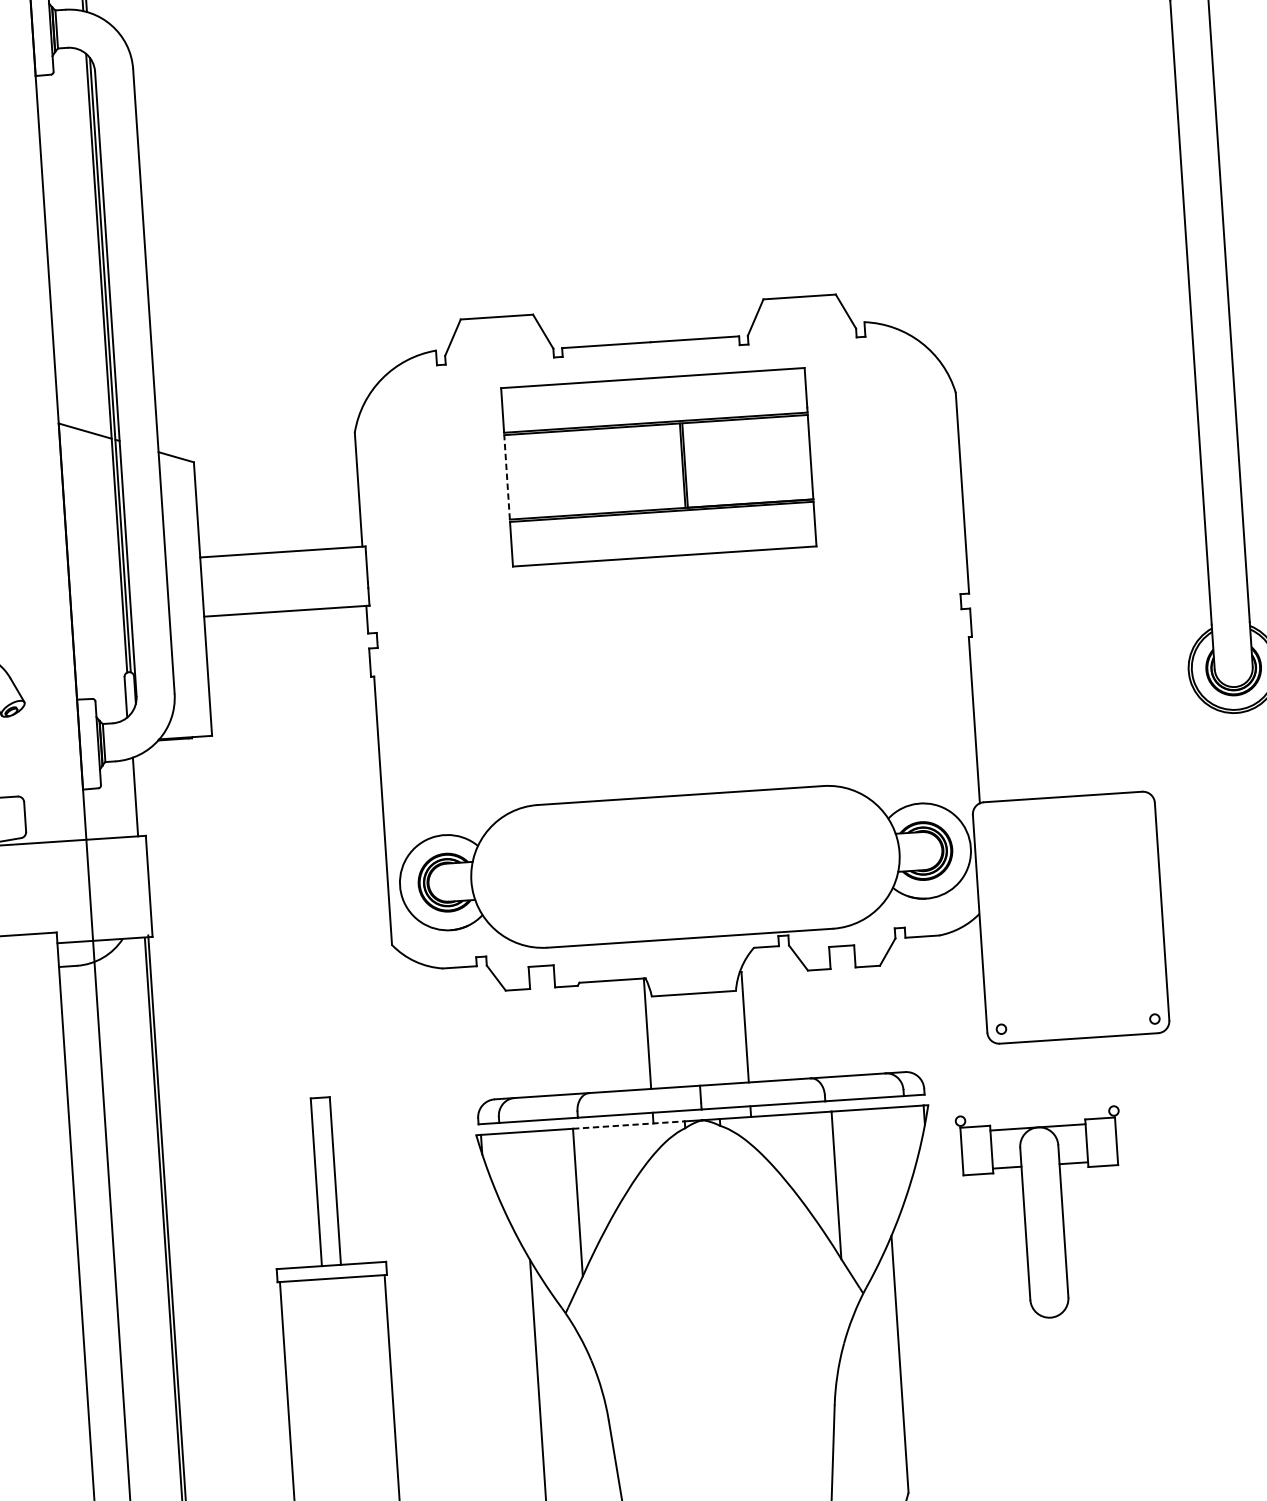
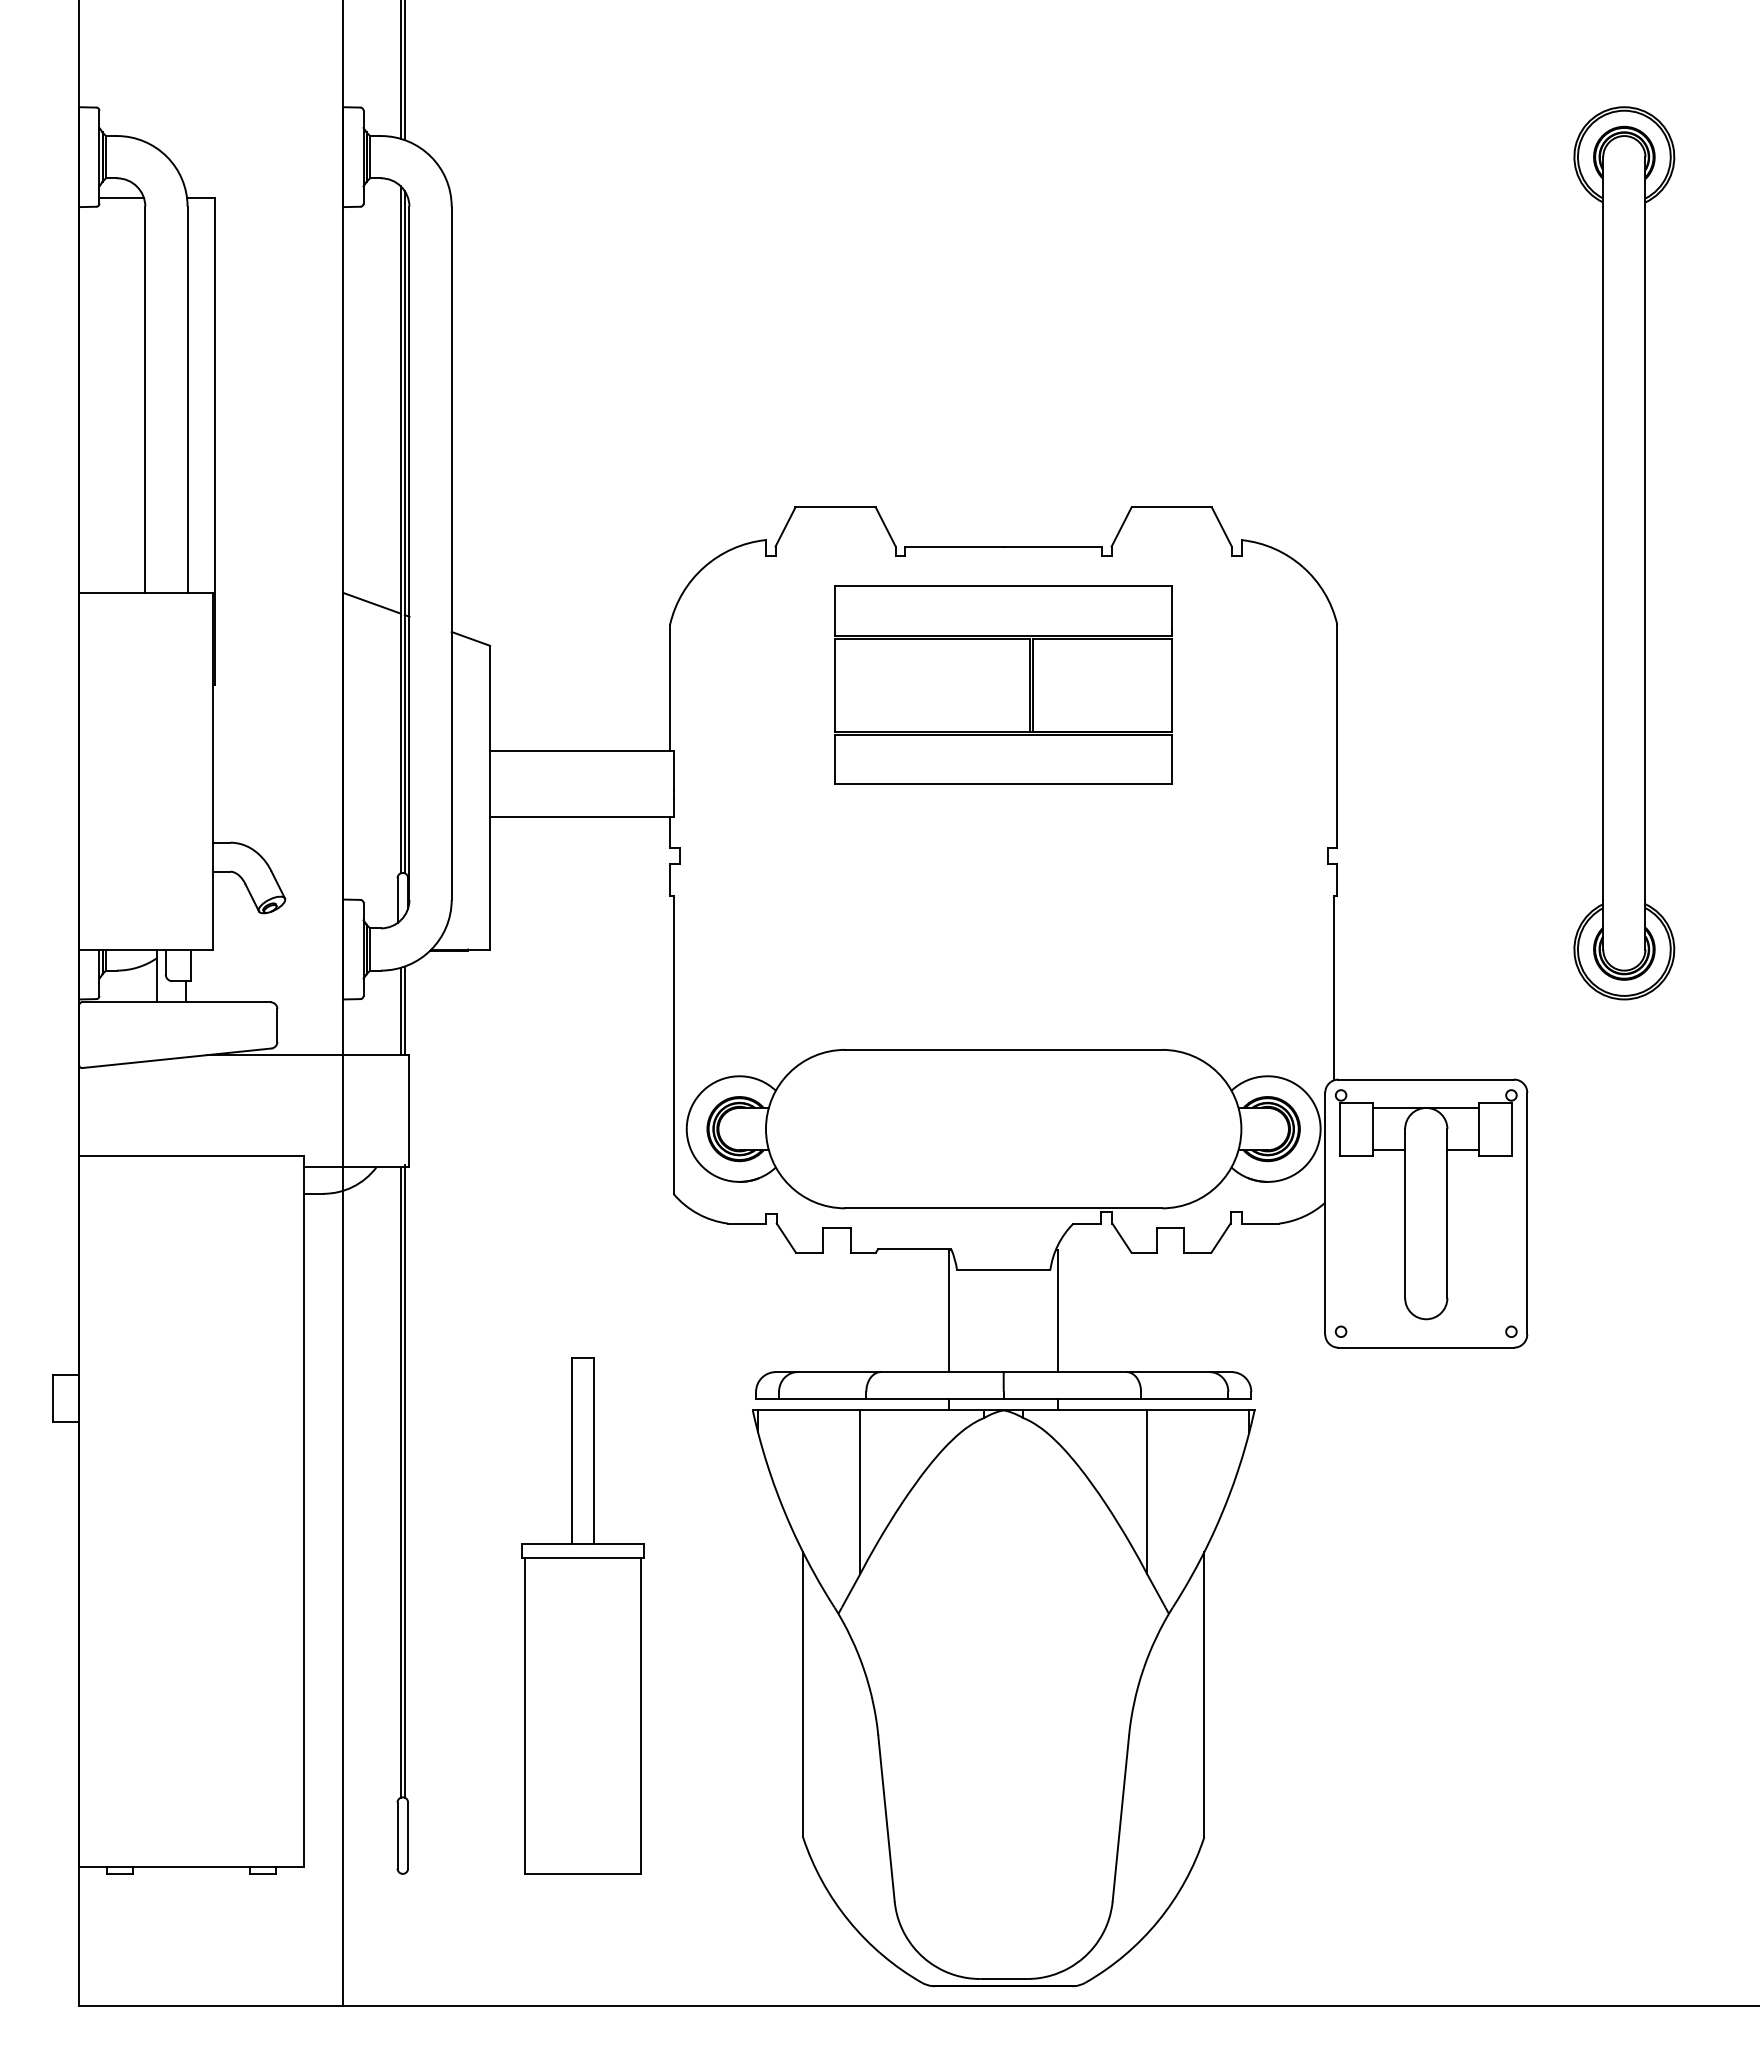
line: (507, 477) -> (835, 685), dashed -> solid
line: (138, 795) -> (404, 1010), added
line: (629, 1125) -> (922, 1410), dashed -> solid
part: (1043, 1214) -> (1425, 1204), moved

